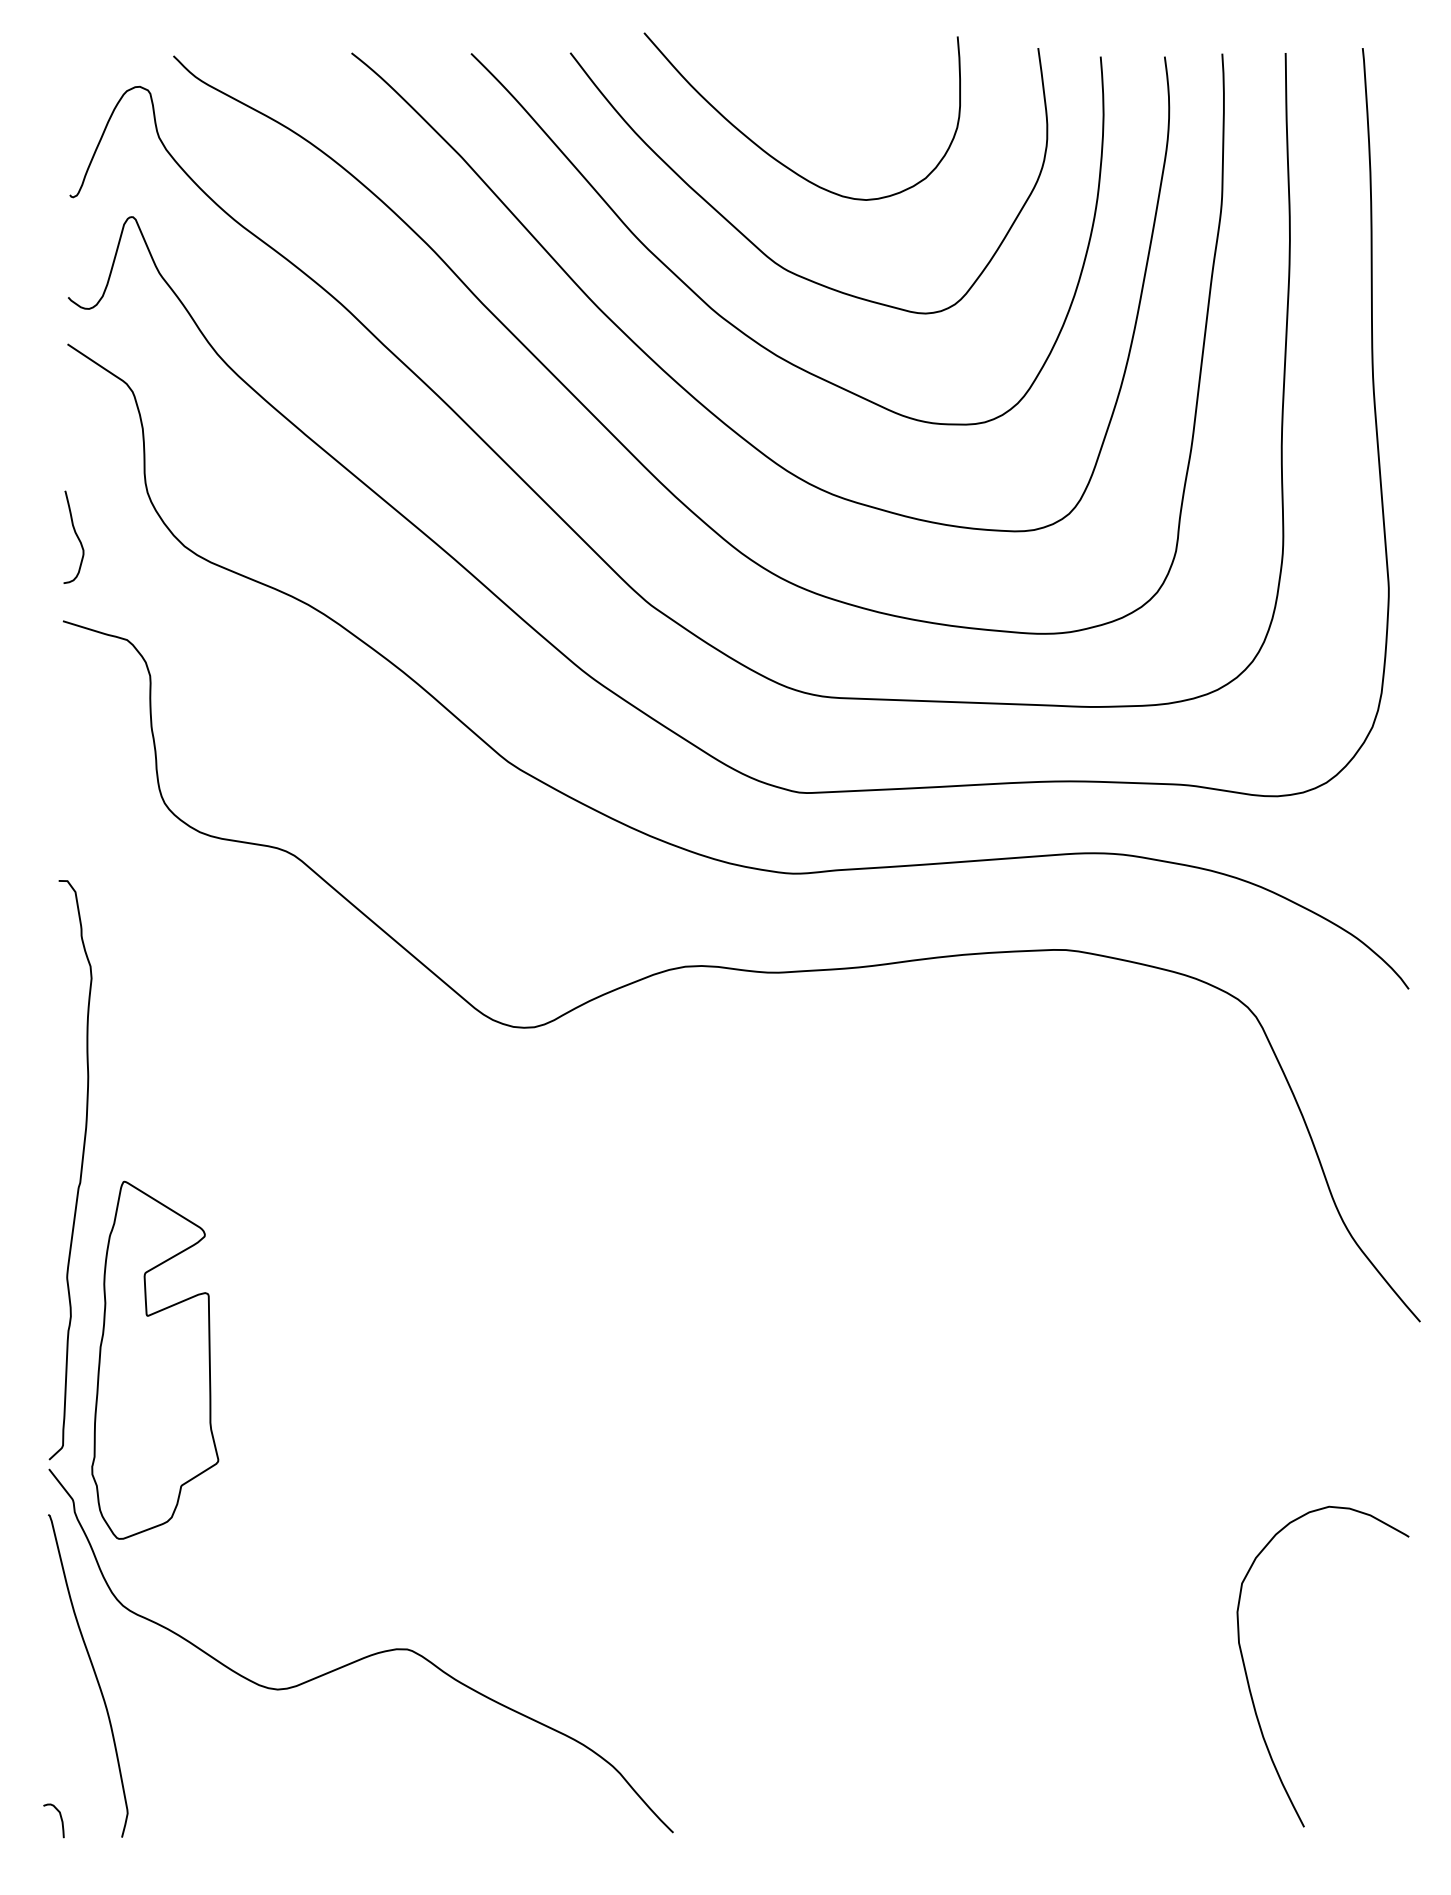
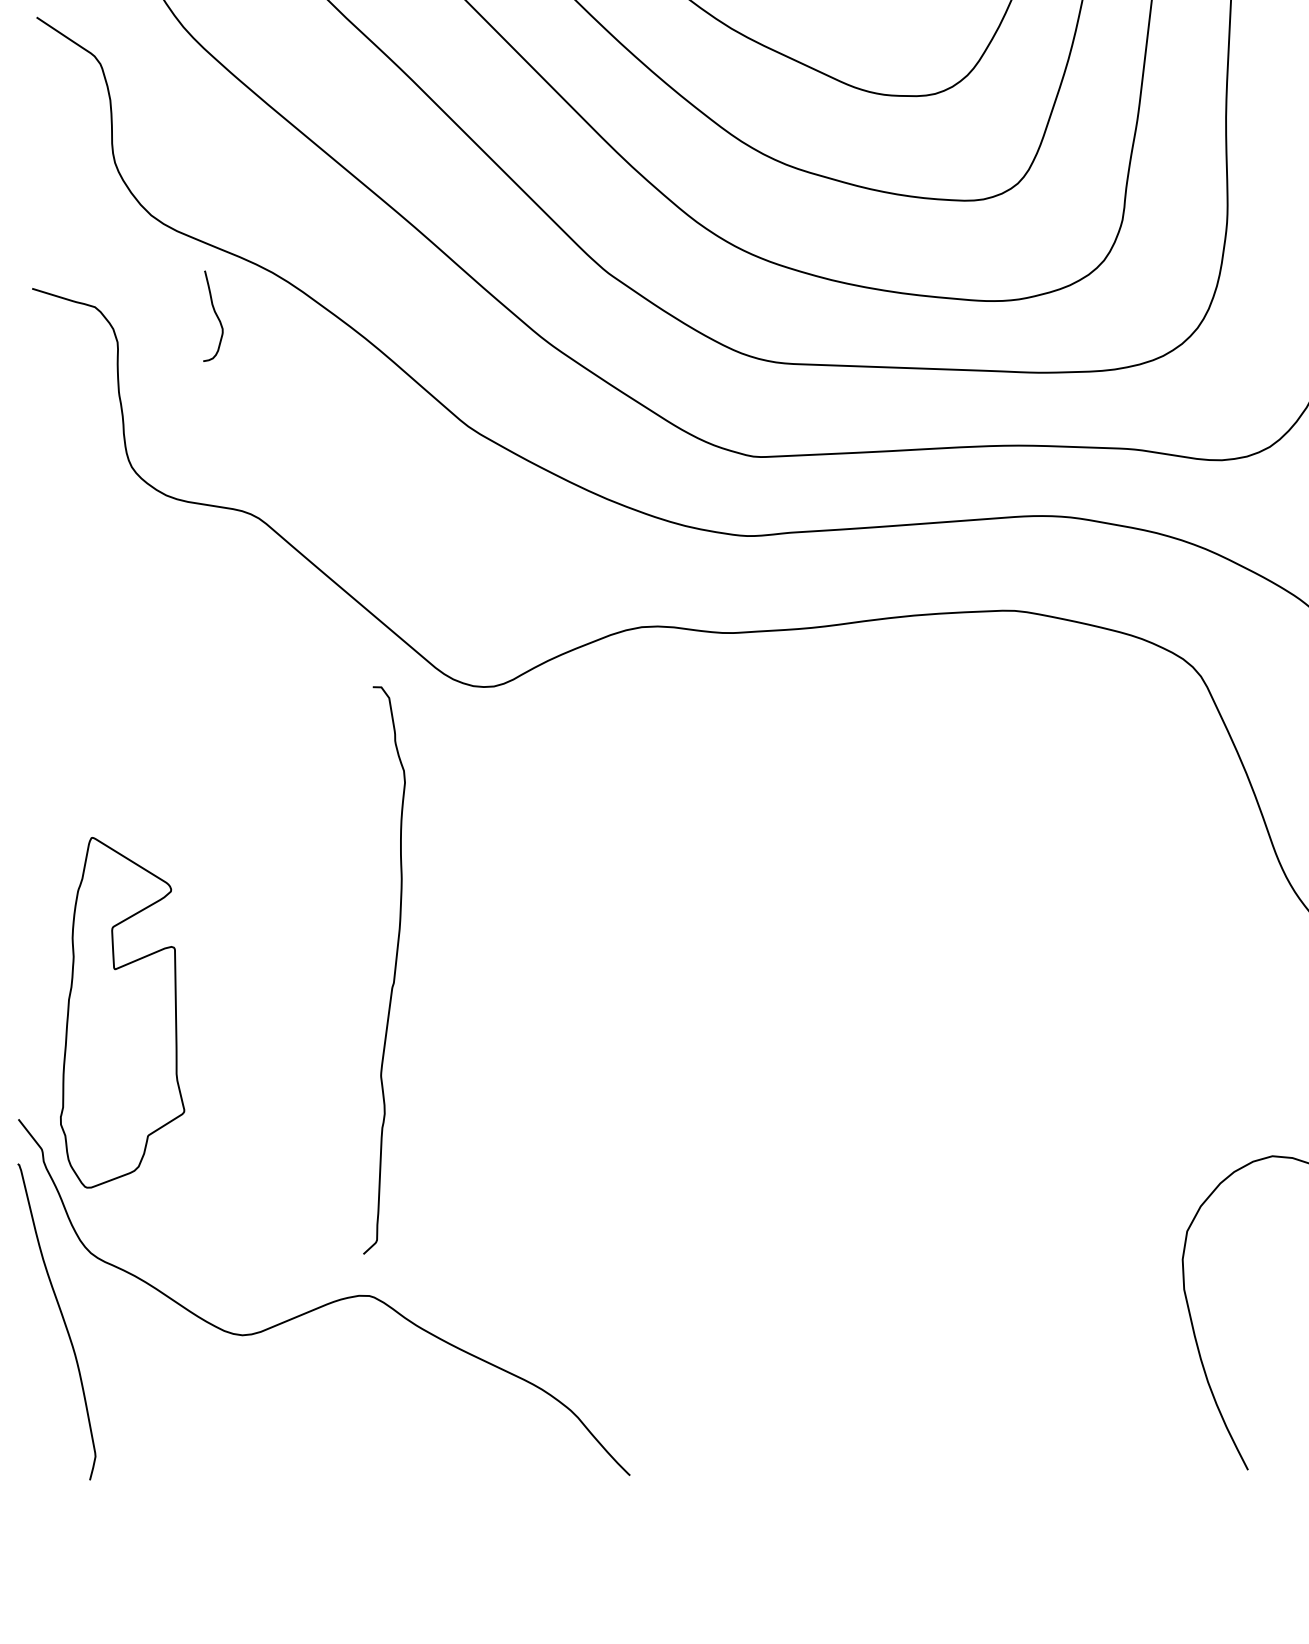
curve: (75, 534) -> (214, 313), moved
curve: (80, 1170) -> (394, 970), moved
curve: (60, 1819) -> (29, 1462), removed

